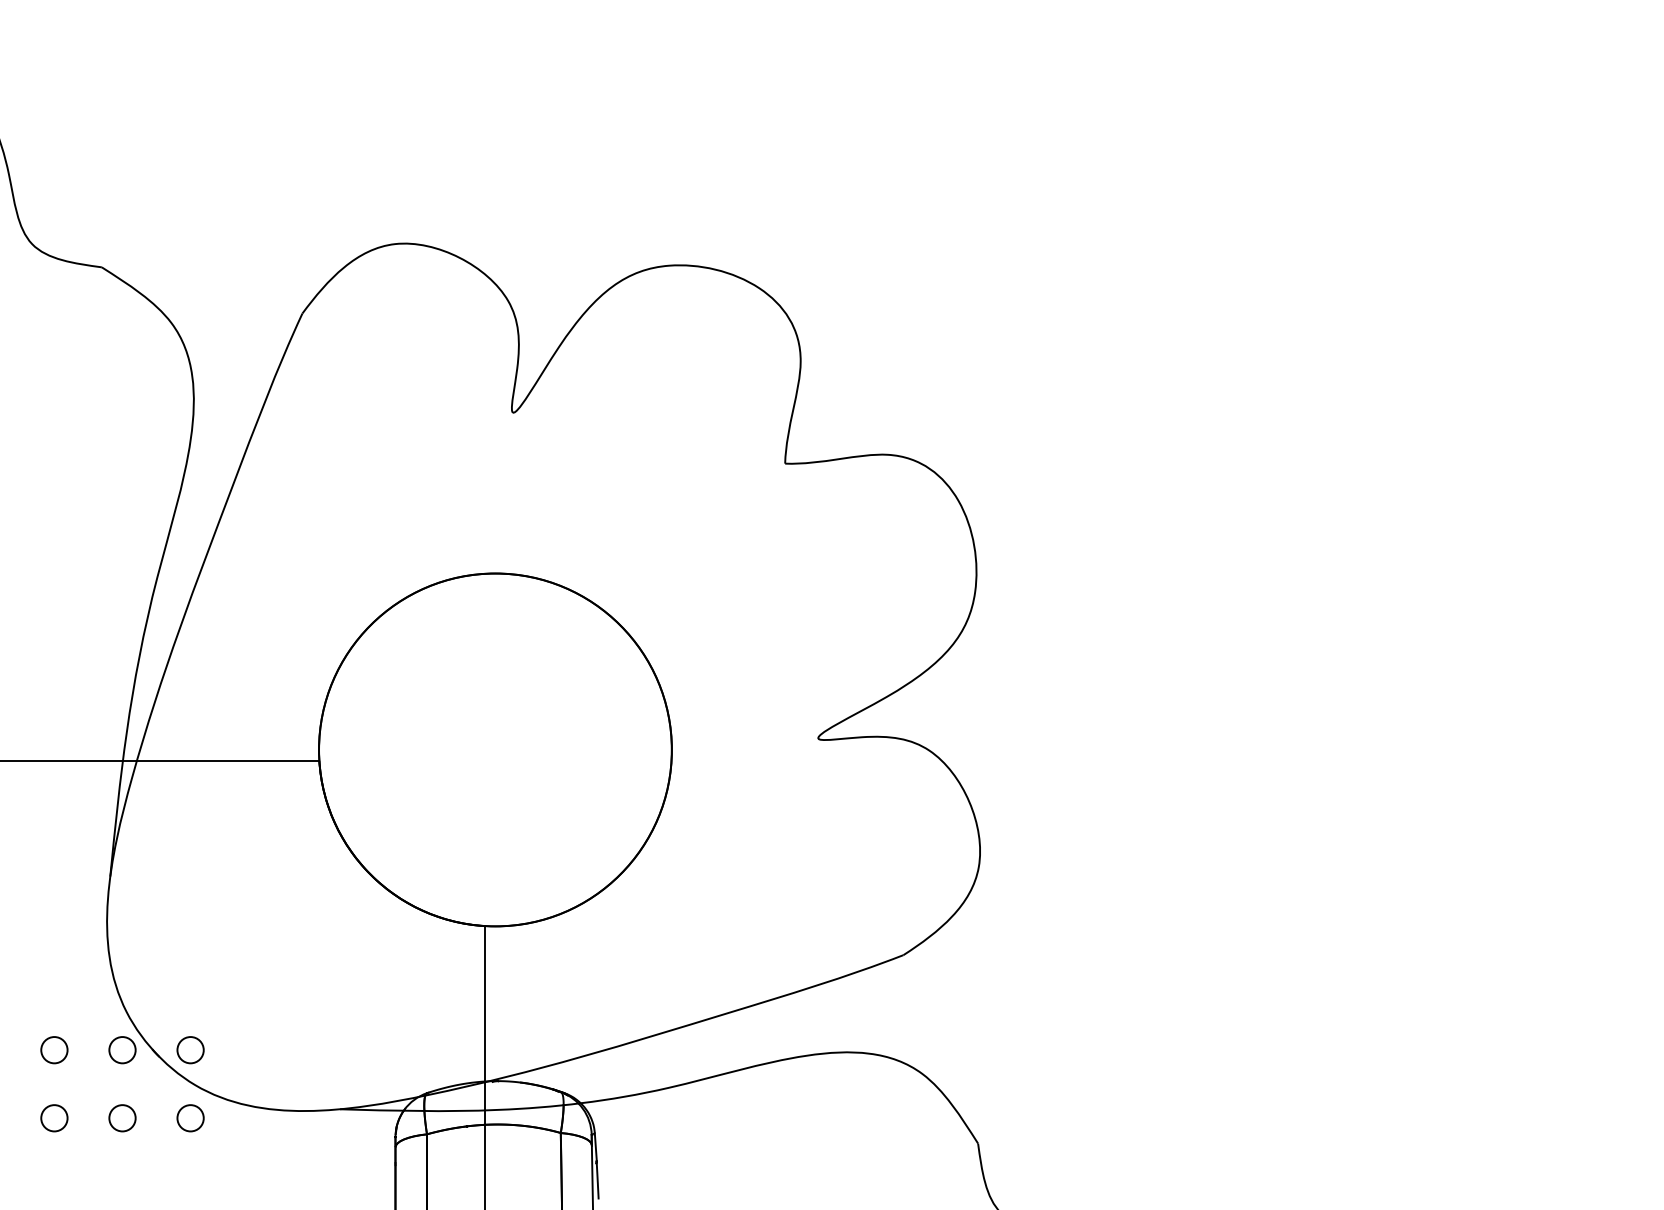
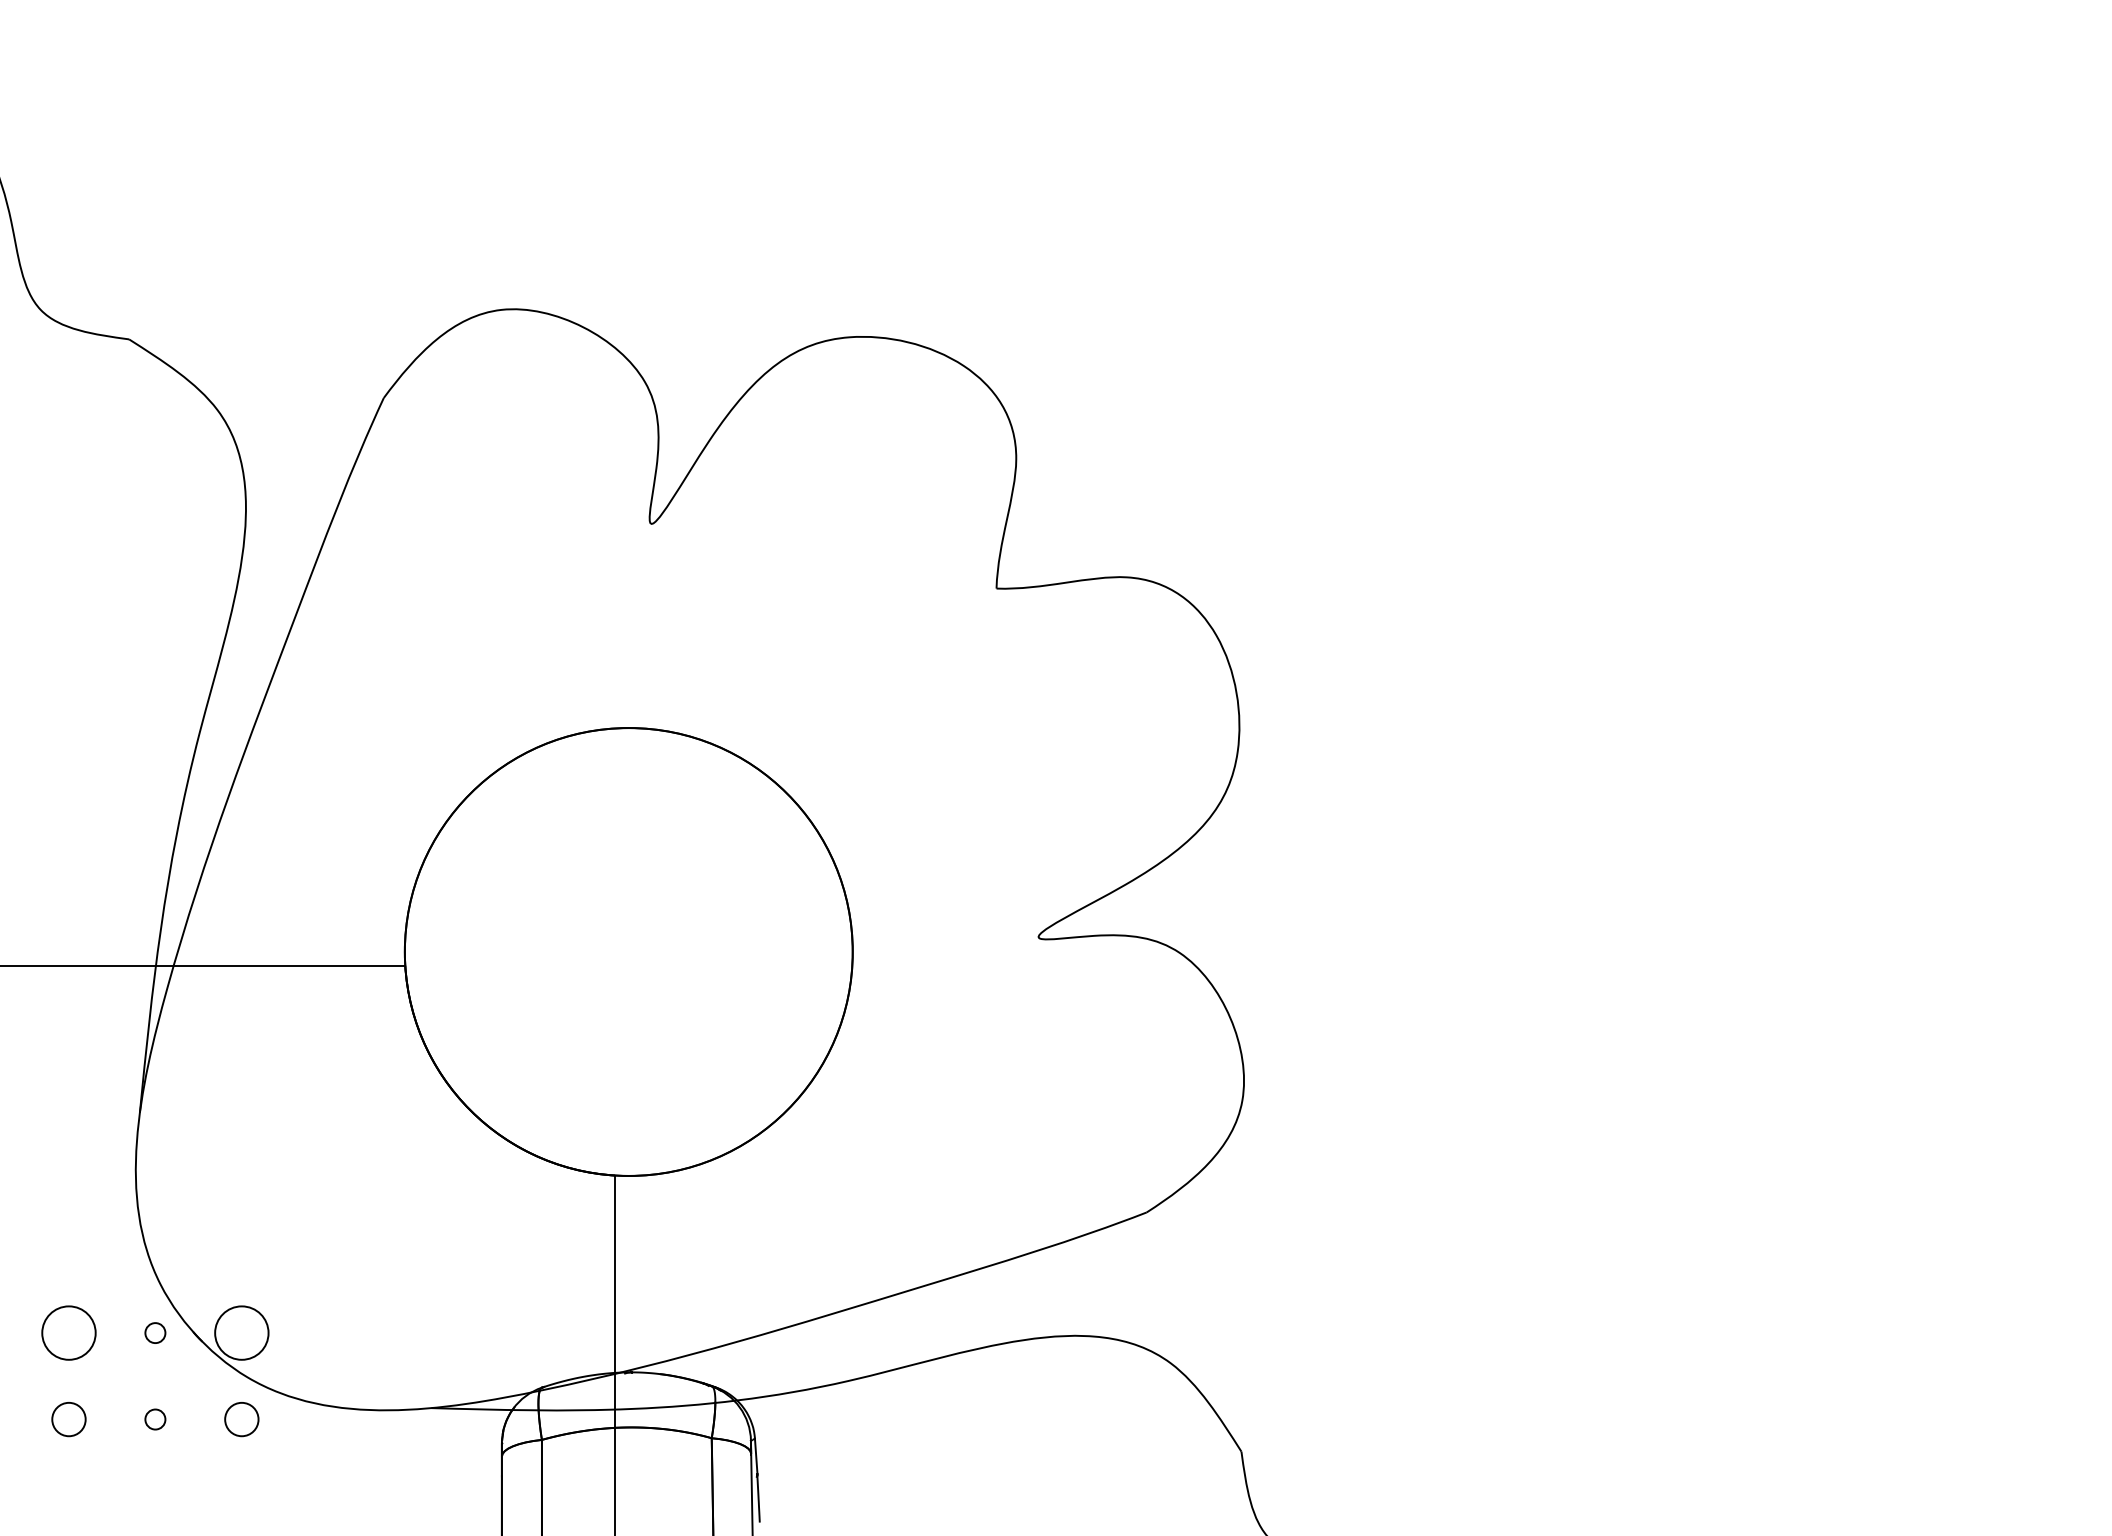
circle: (54, 1049) -> (68, 1332), size x1.6
circle: (122, 1049) -> (155, 1332), size x0.6
circle: (190, 1049) -> (241, 1332), size x1.6
circle: (122, 1118) -> (155, 1419), size x0.6

